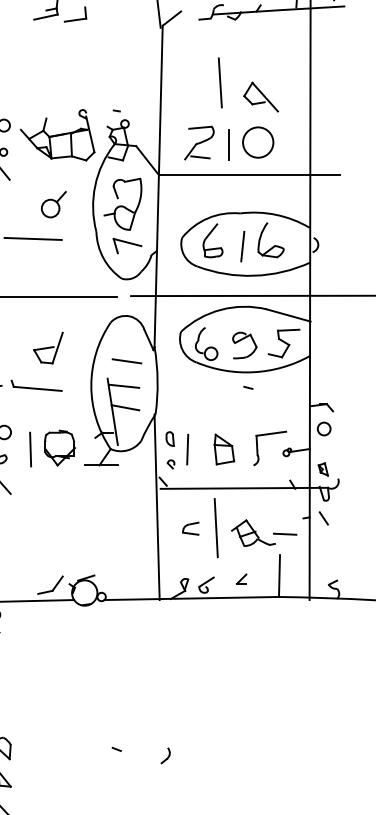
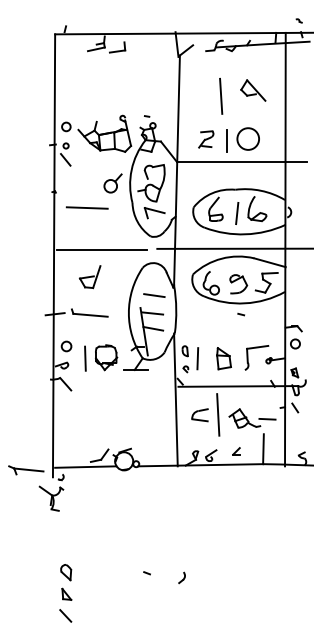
part: (261, 97) -> (253, 90), moved
part: (199, 143) -> (206, 139), size x0.7
part: (53, 204) -> (112, 183), moved
part: (47, 348) -> (89, 277), moved
part: (190, 528) -> (199, 415), size x1.4

